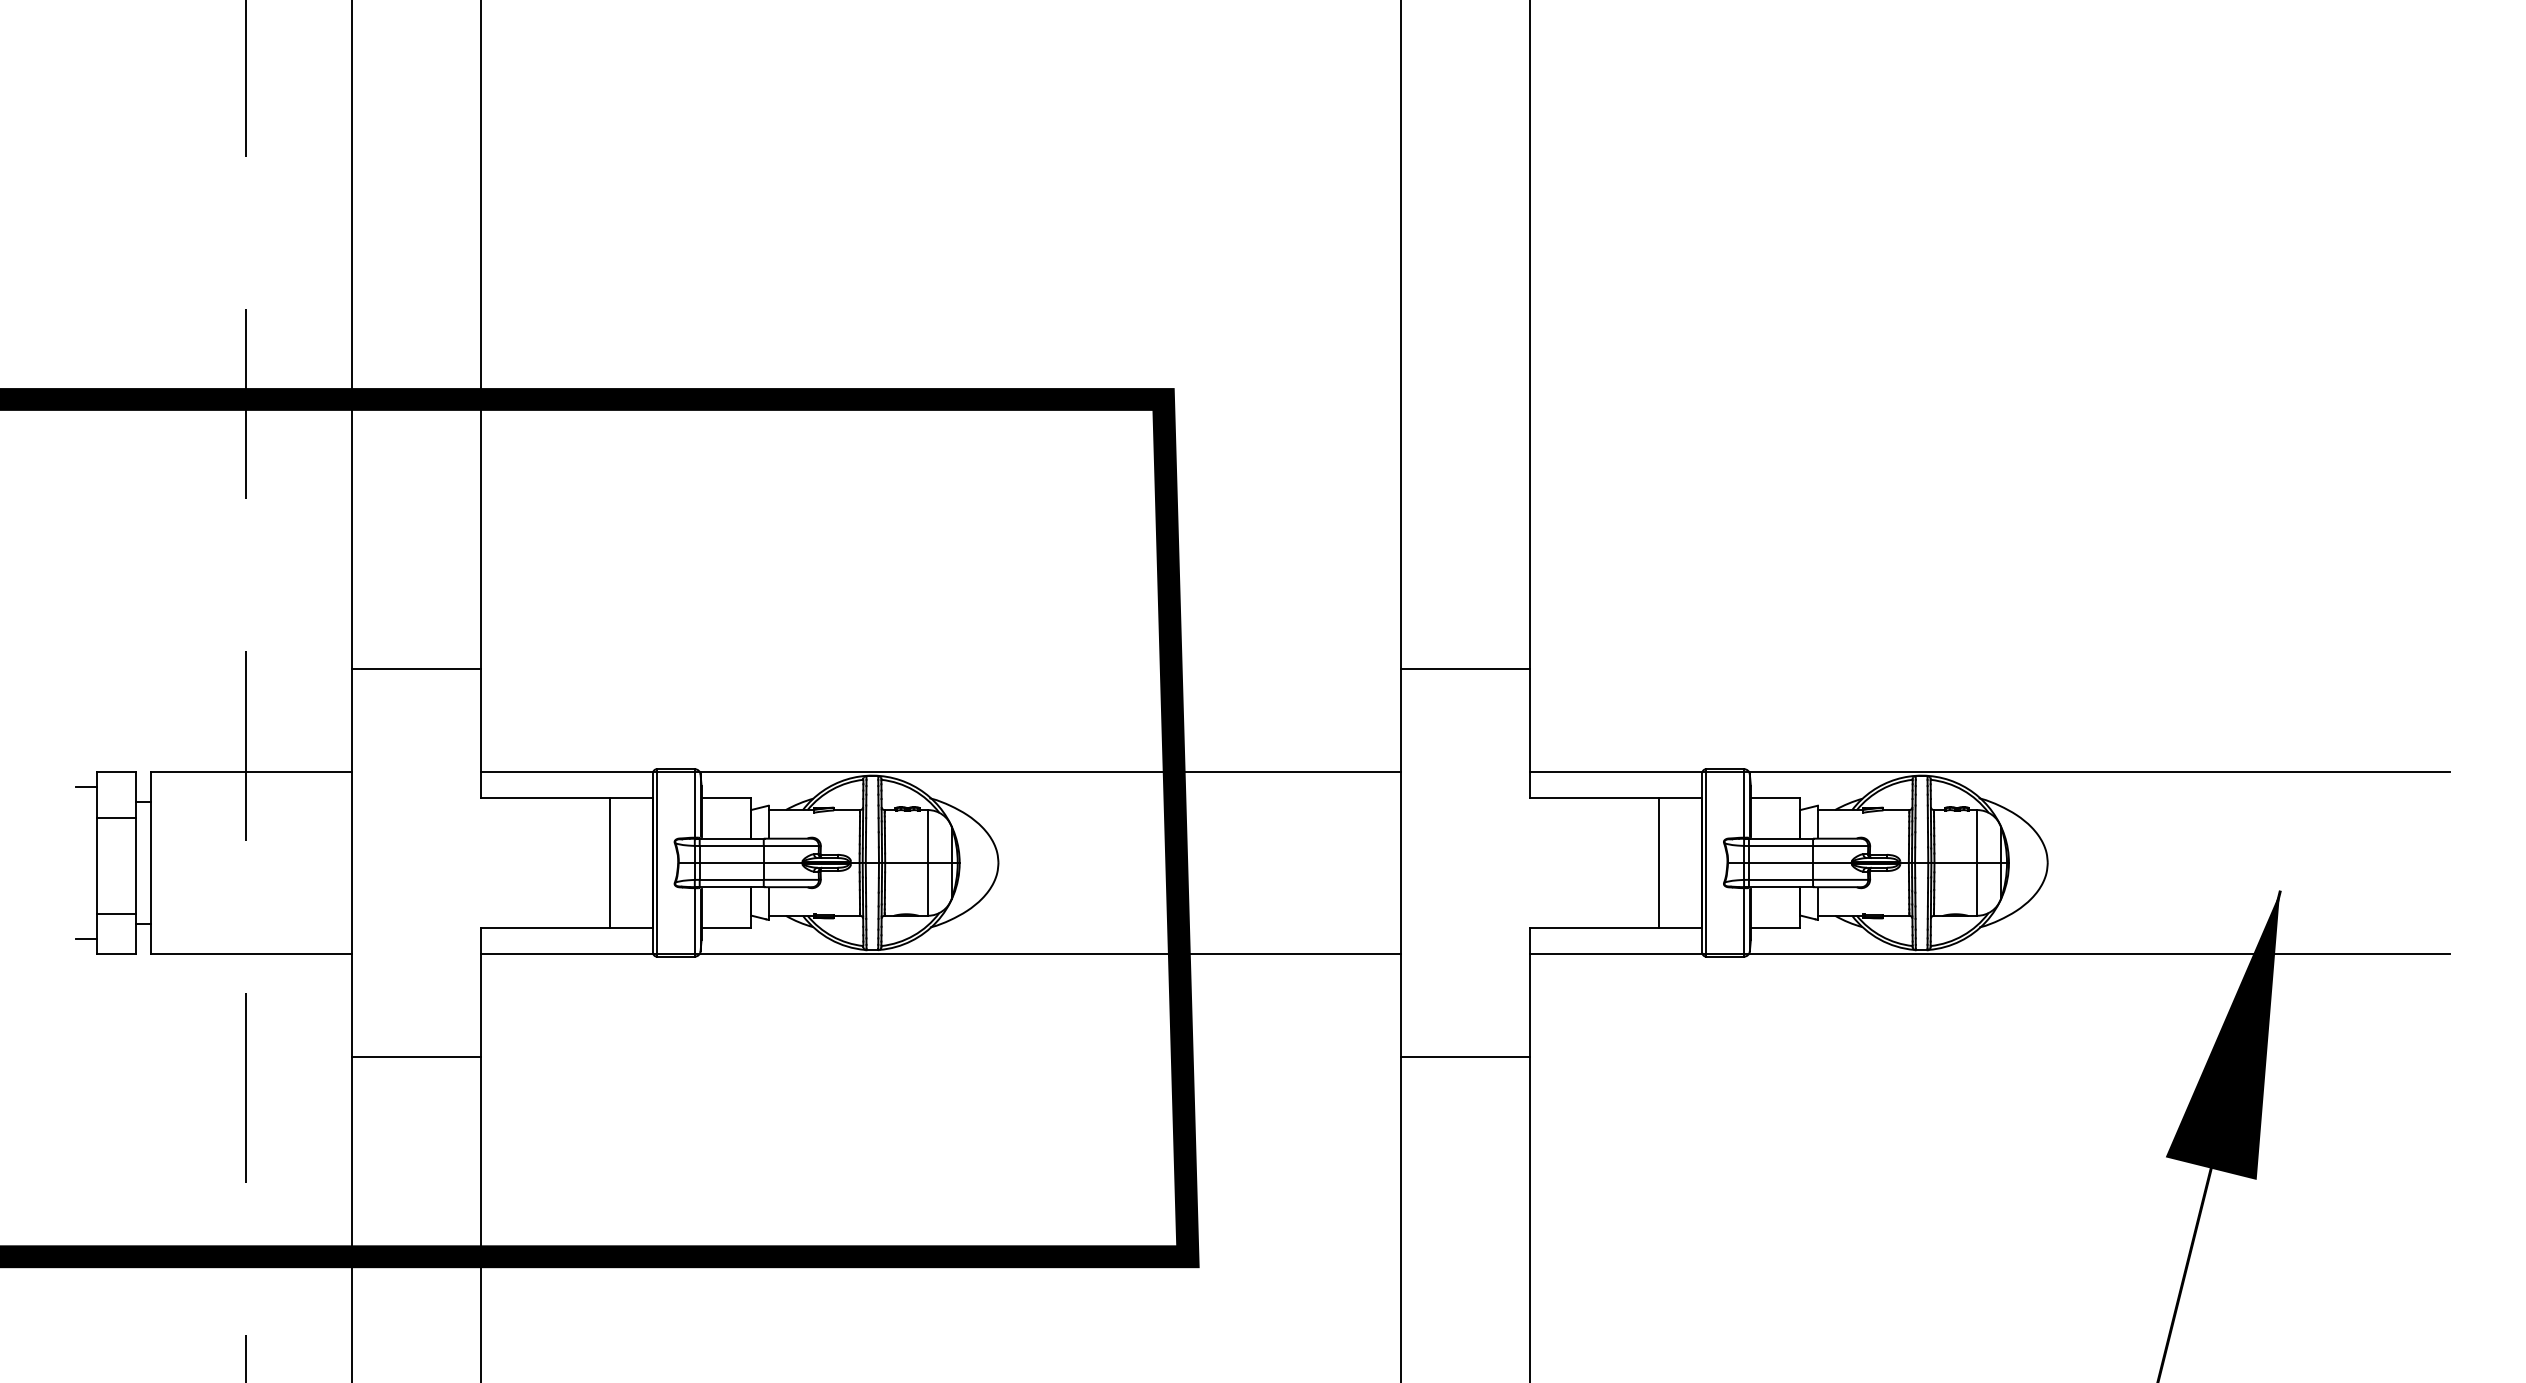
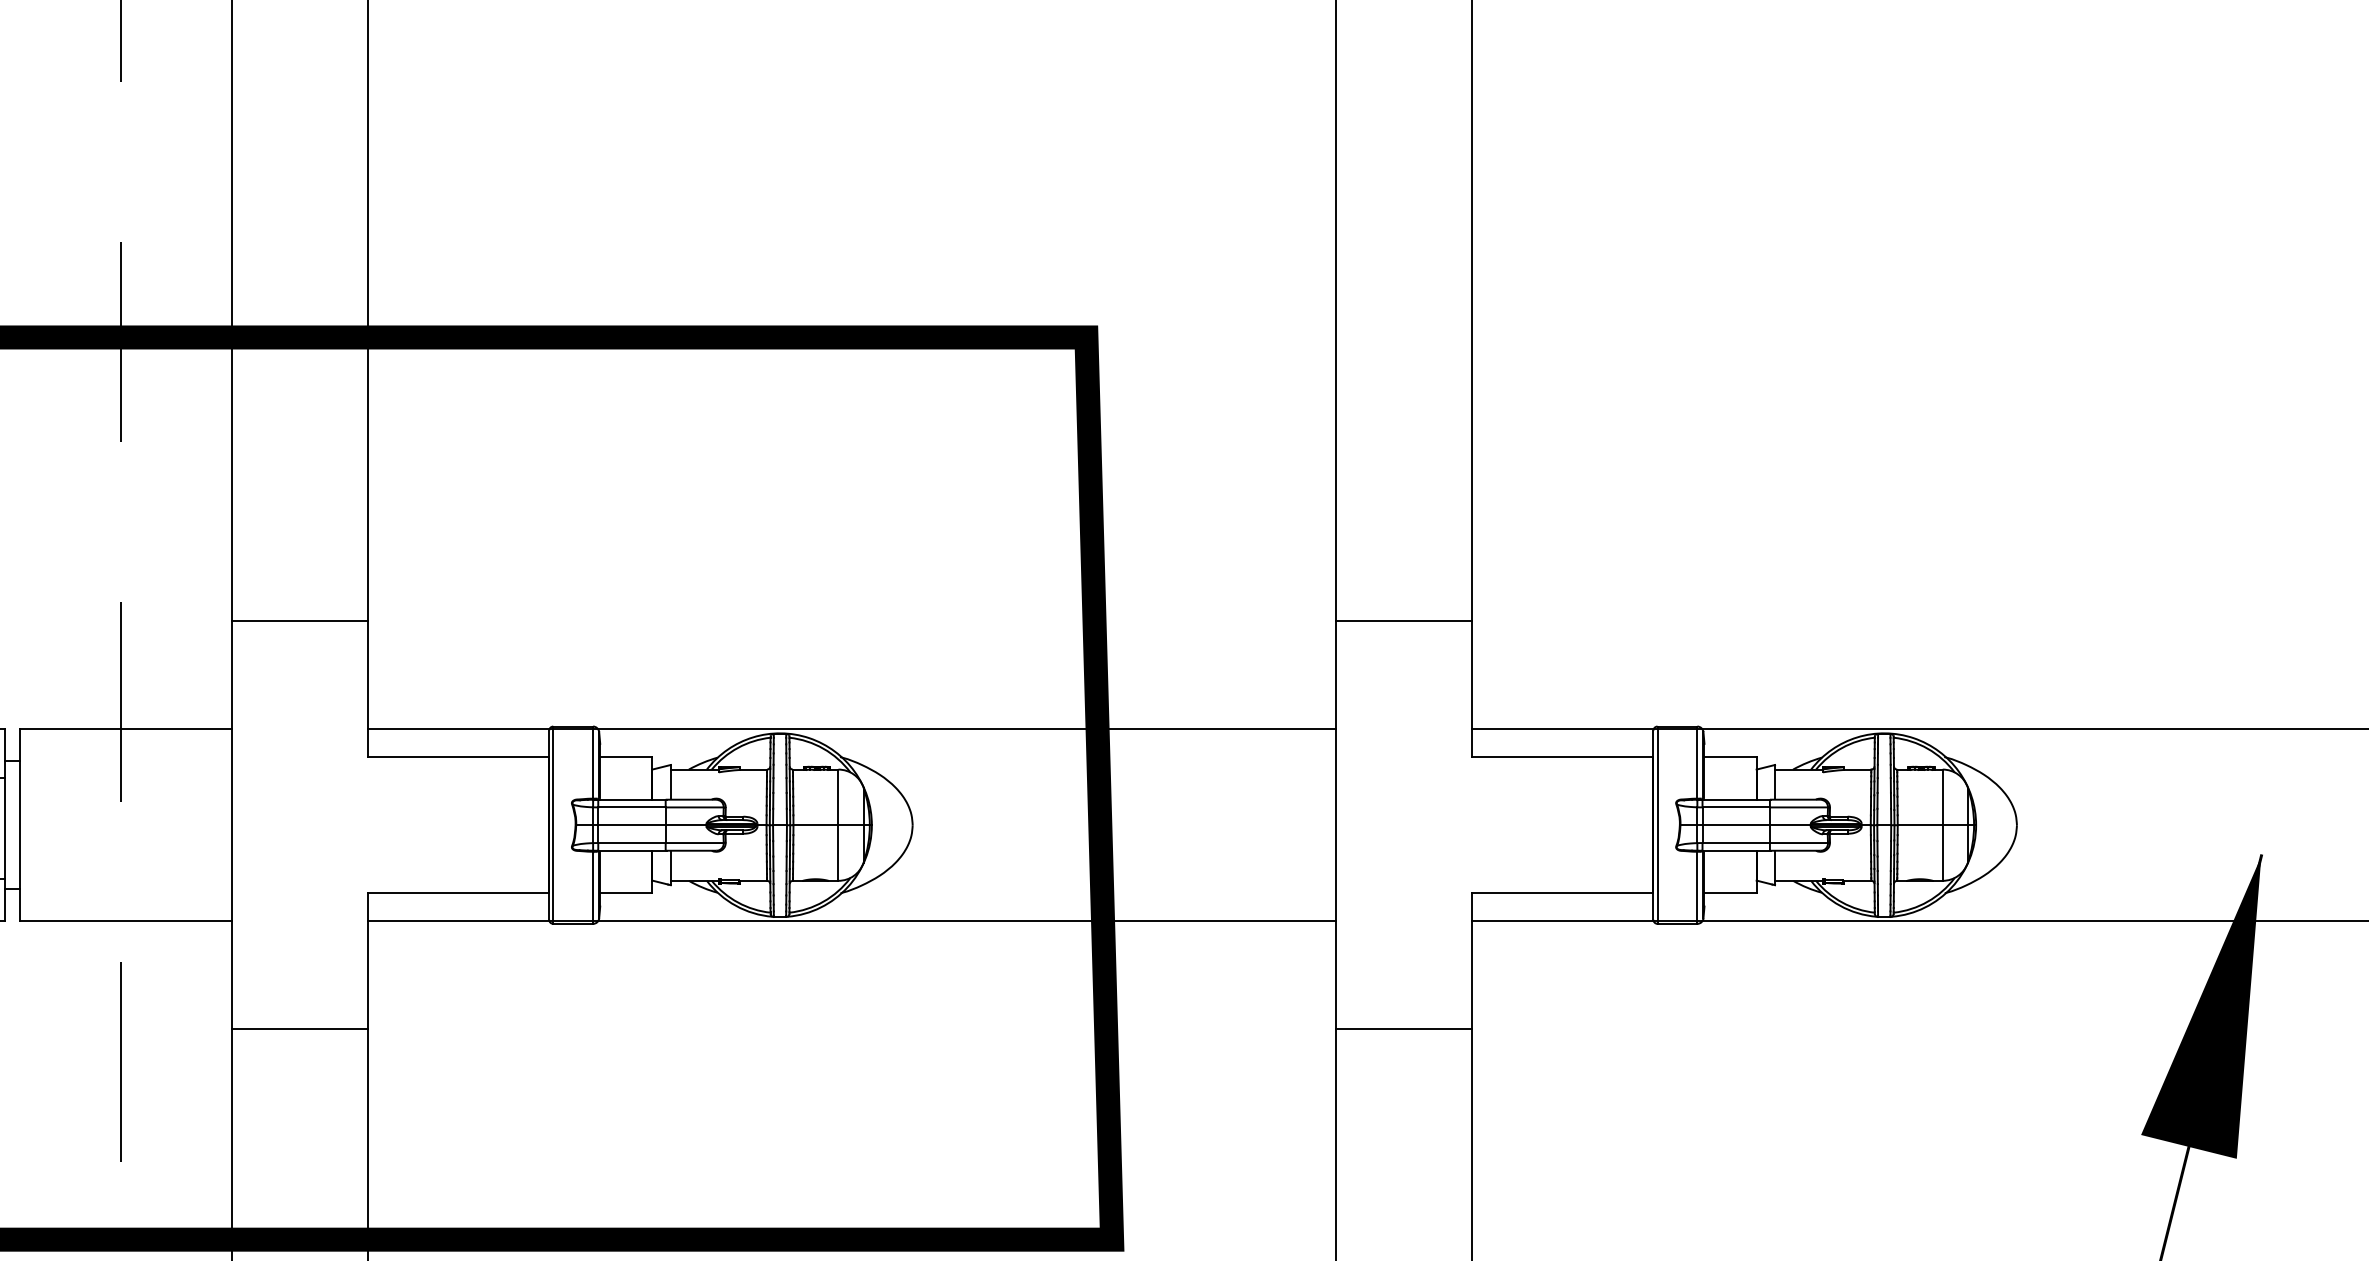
line: (610, 862) -> (504, 824), removed
line: (1659, 862) -> (1608, 824), removed

